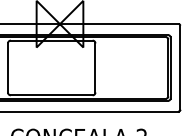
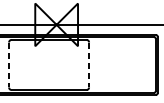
line: (8, 67) -> (9, 64), solid -> dashed
line: (95, 67) -> (89, 64), solid -> dashed

